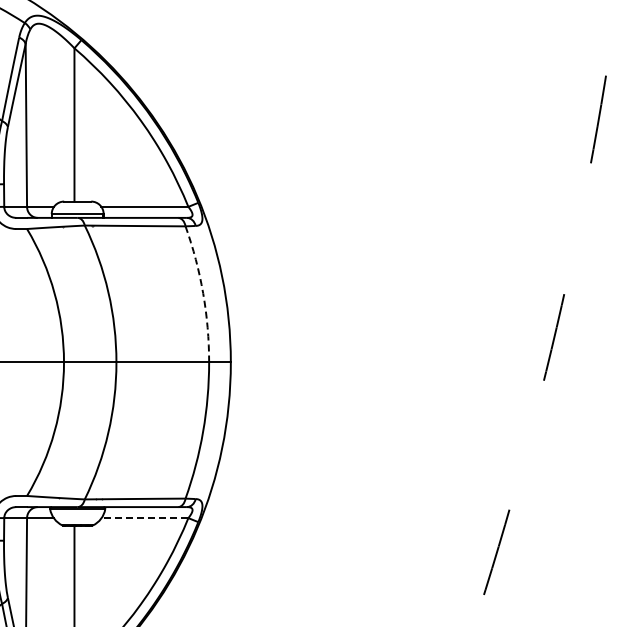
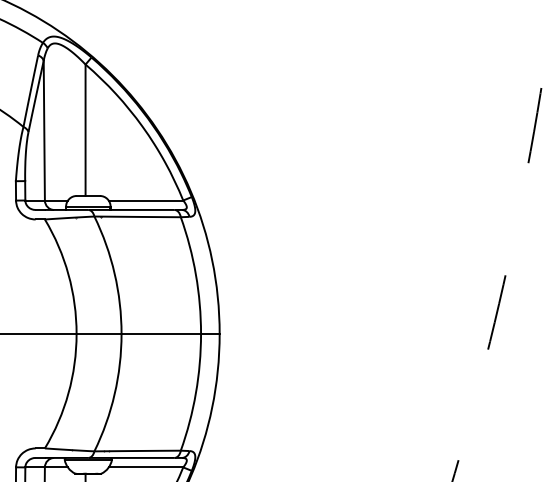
arc: (203, 293) -> (196, 274), dashed -> solid
line: (144, 518) -> (145, 467), dashed -> solid

